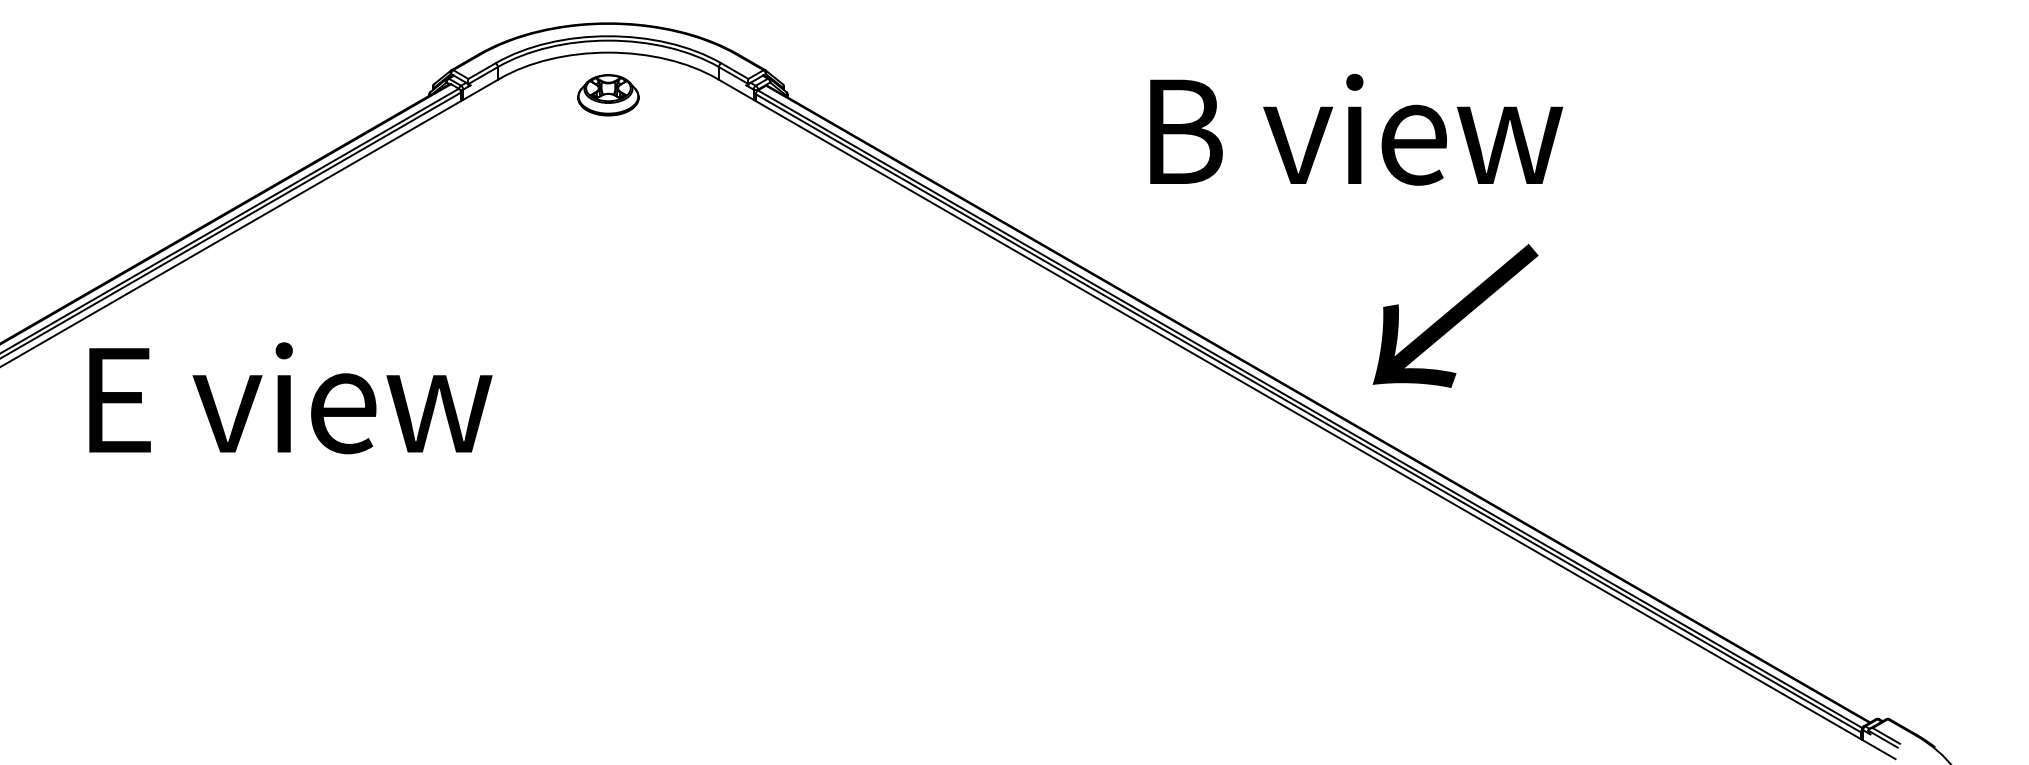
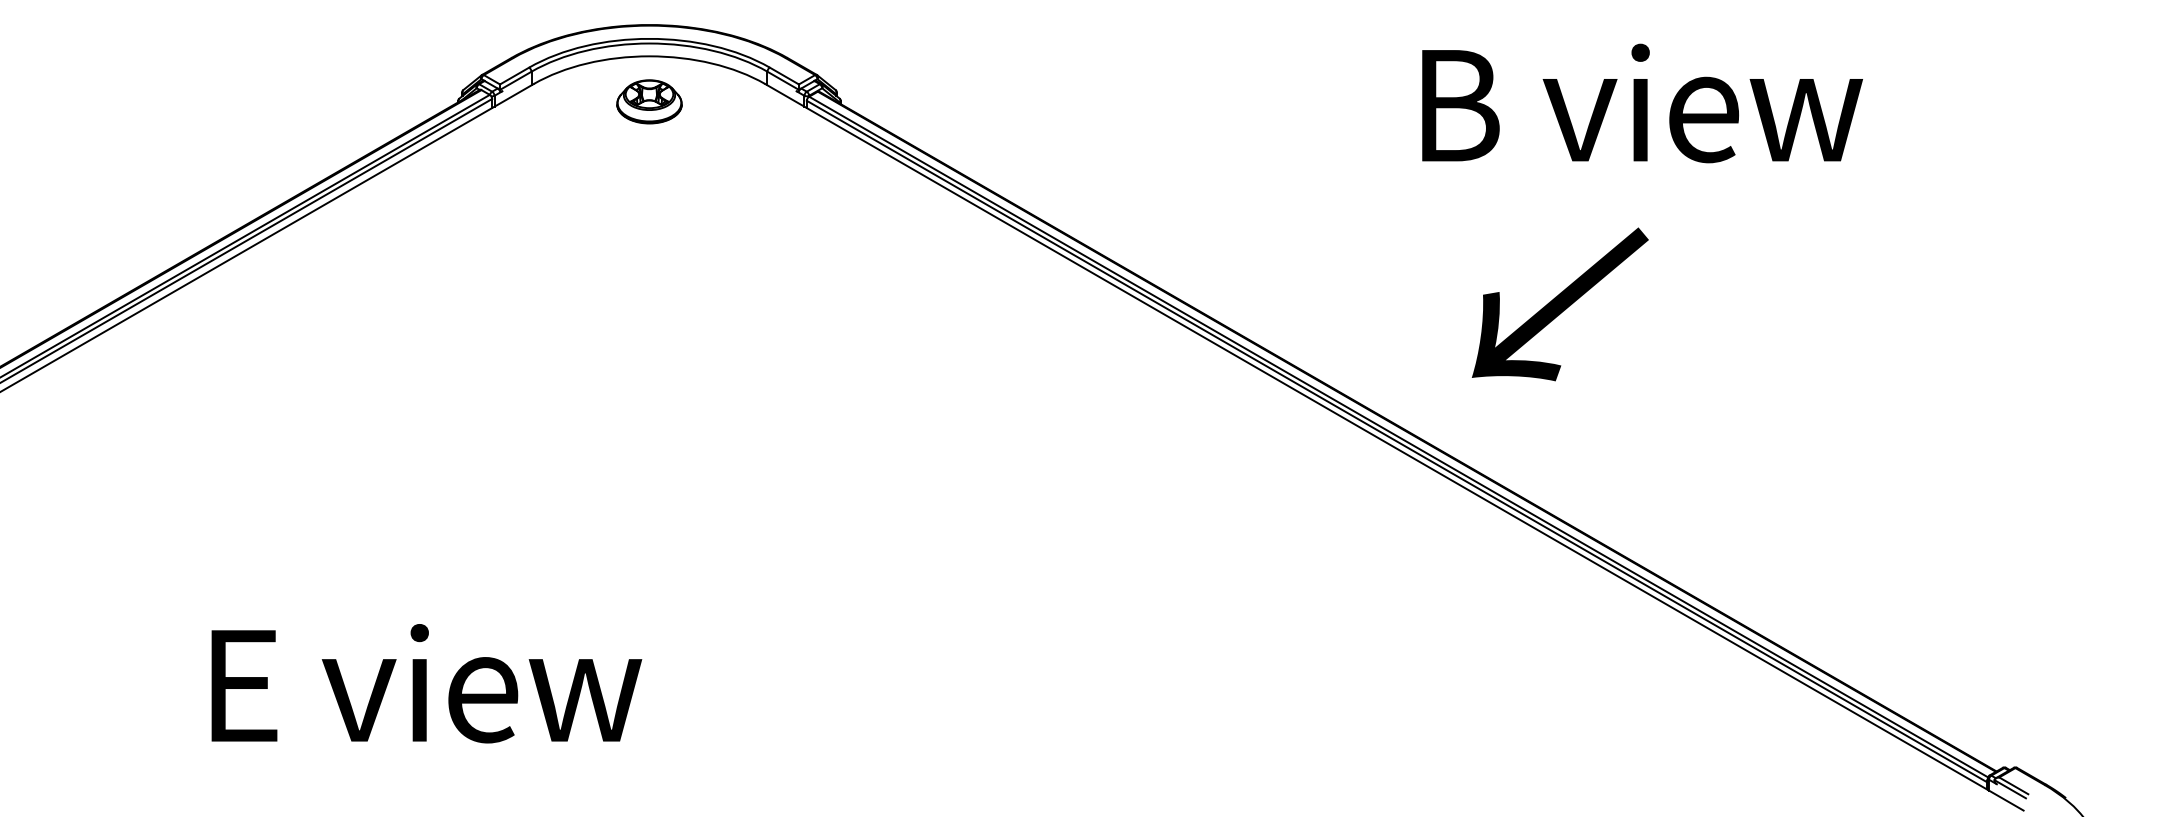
text: (1356, 129) -> (1642, 103), moved
text: (1455, 315) -> (1560, 303), moved
text: (290, 398) -> (426, 683), moved

